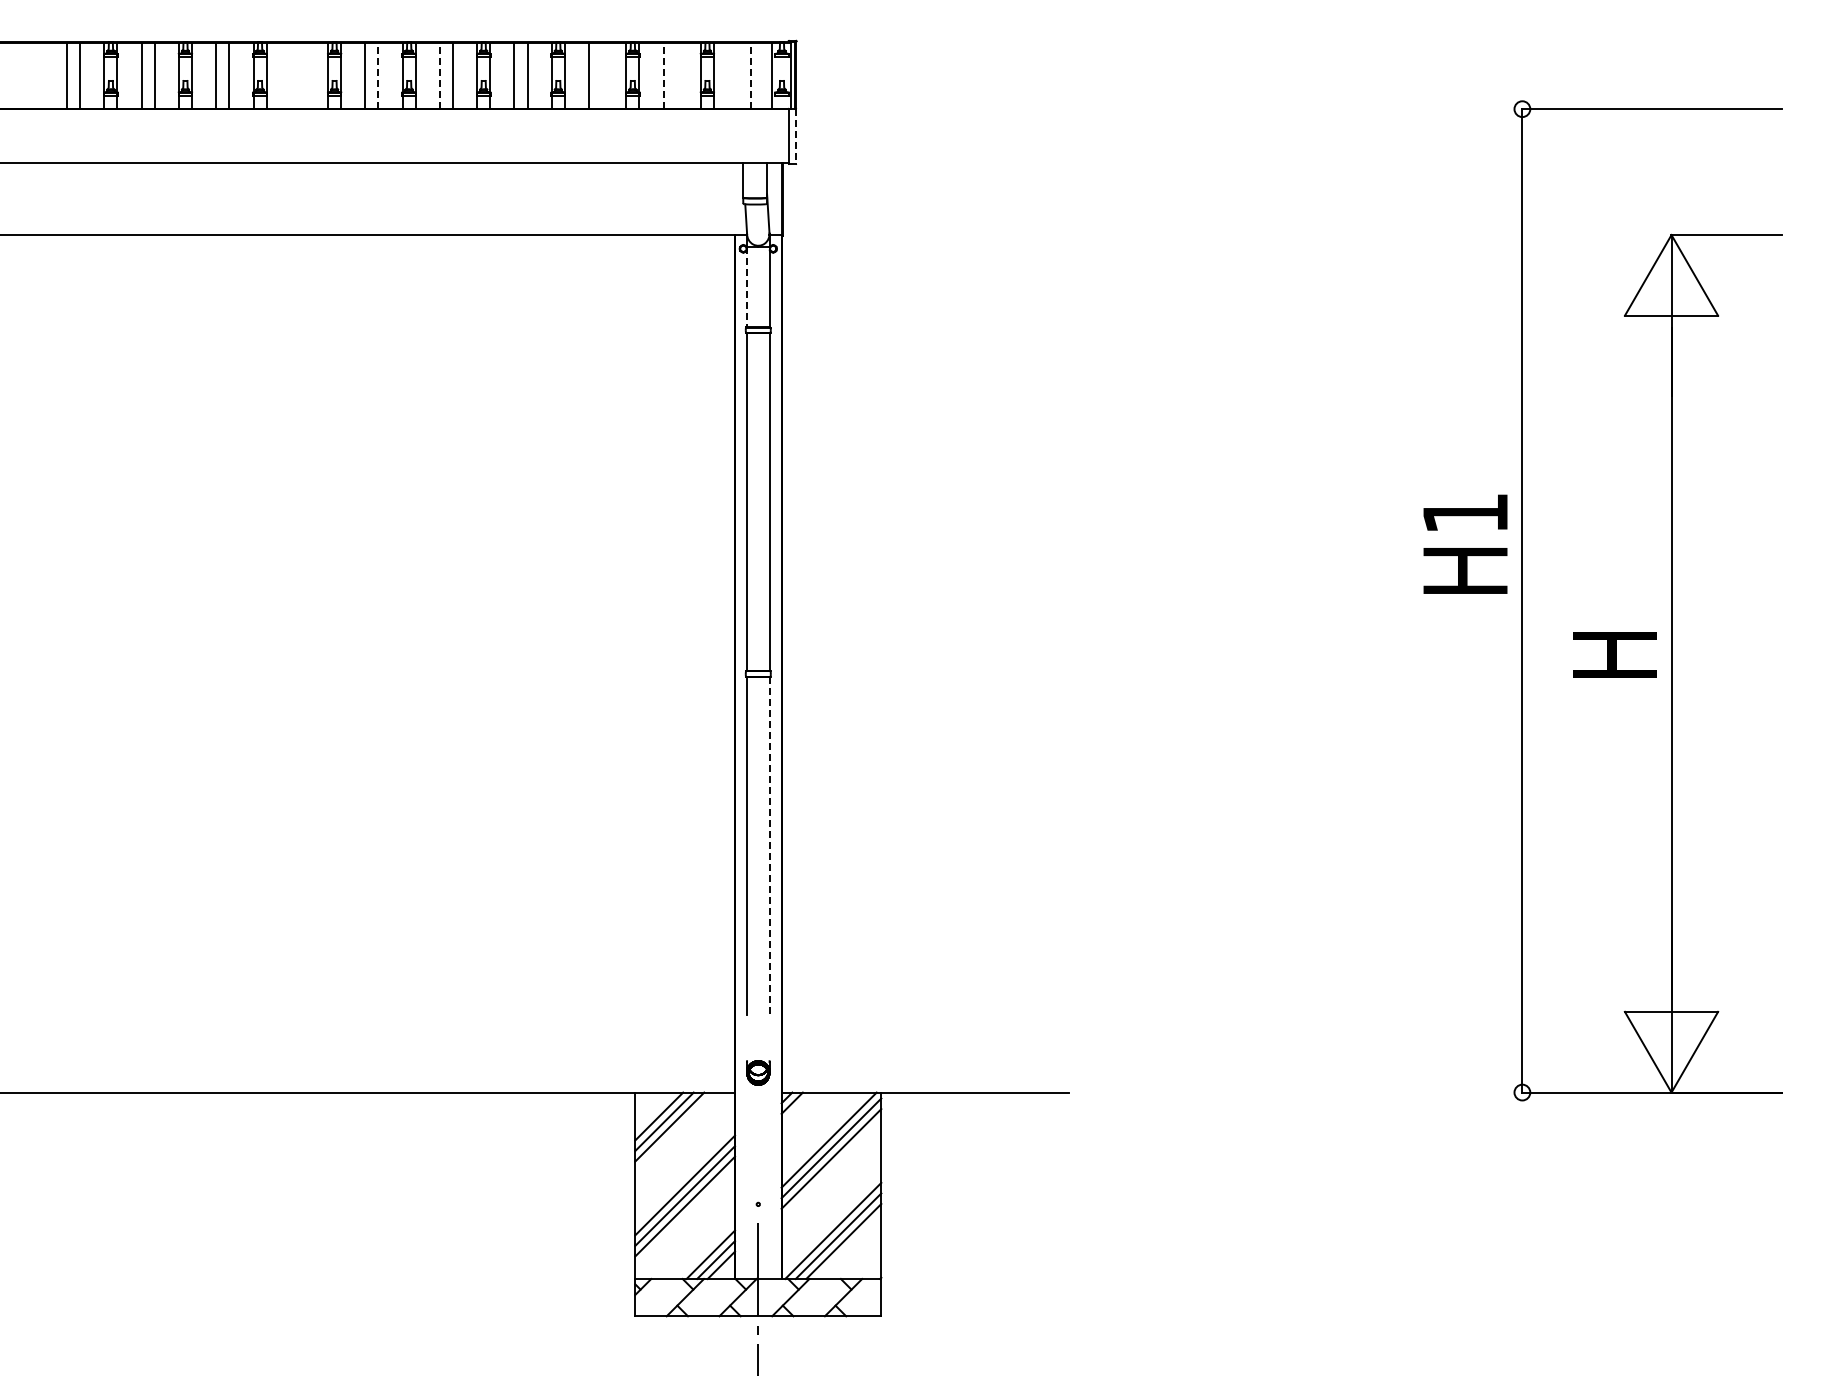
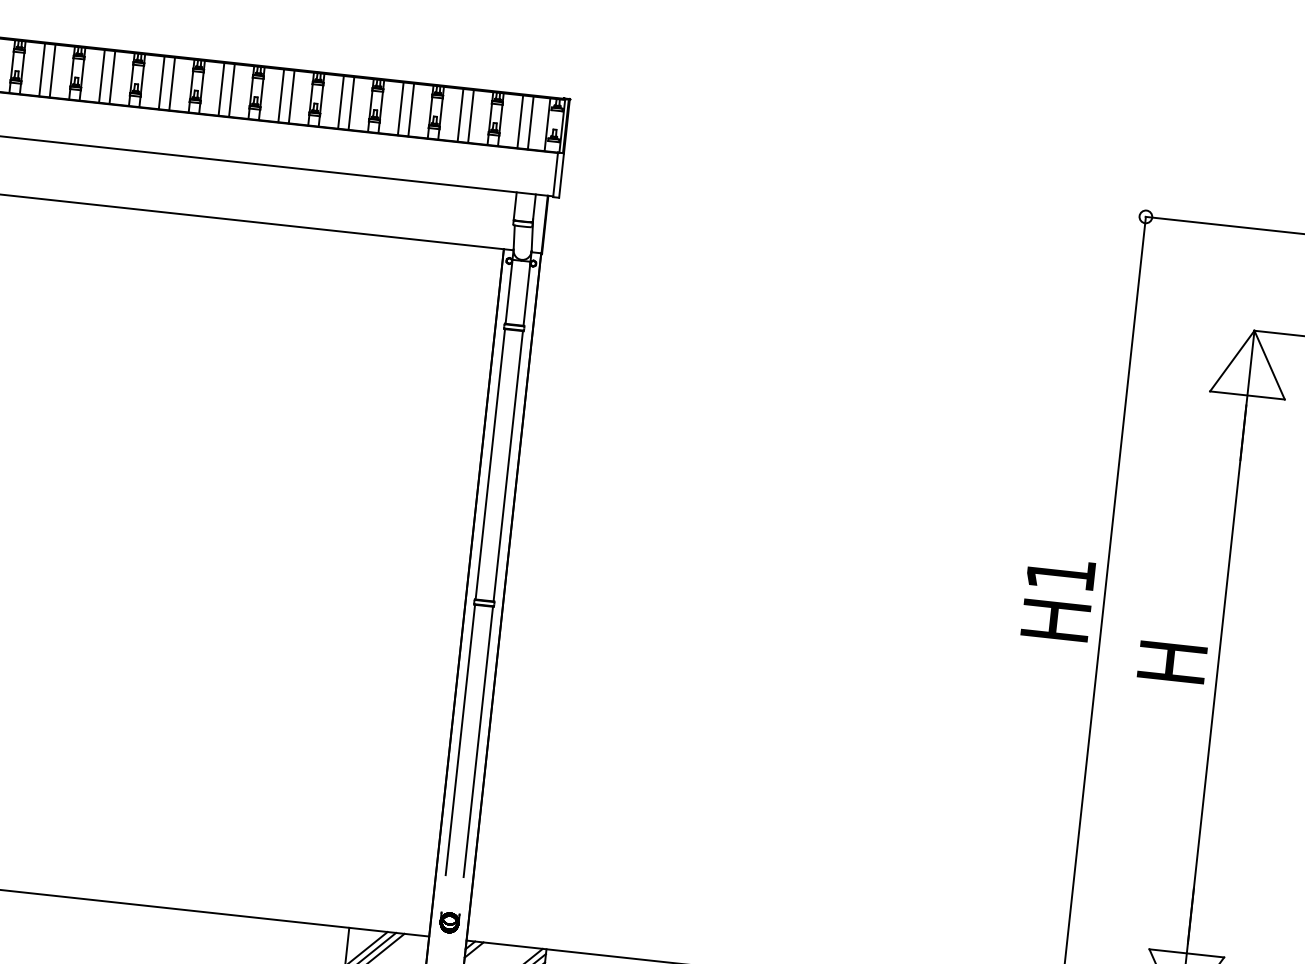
line: (290, 75) -> (161, 82), added
line: (303, 75) -> (171, 83), added
line: (378, 75) -> (232, 90), dashed -> solid
line: (439, 75) -> (280, 95), dashed -> solid
line: (602, 75) -> (411, 109), added
line: (663, 75) -> (460, 115), dashed -> solid
line: (676, 75) -> (470, 116), added
line: (738, 75) -> (520, 121), added
line: (751, 75) -> (530, 122), dashed -> solid
line: (796, 136) -> (561, 175), dashed -> solid
line: (747, 286) -> (509, 291), dashed -> solid
text: (1465, 543) -> (1058, 598), moved
line: (769, 846) -> (478, 742), dashed -> solid

